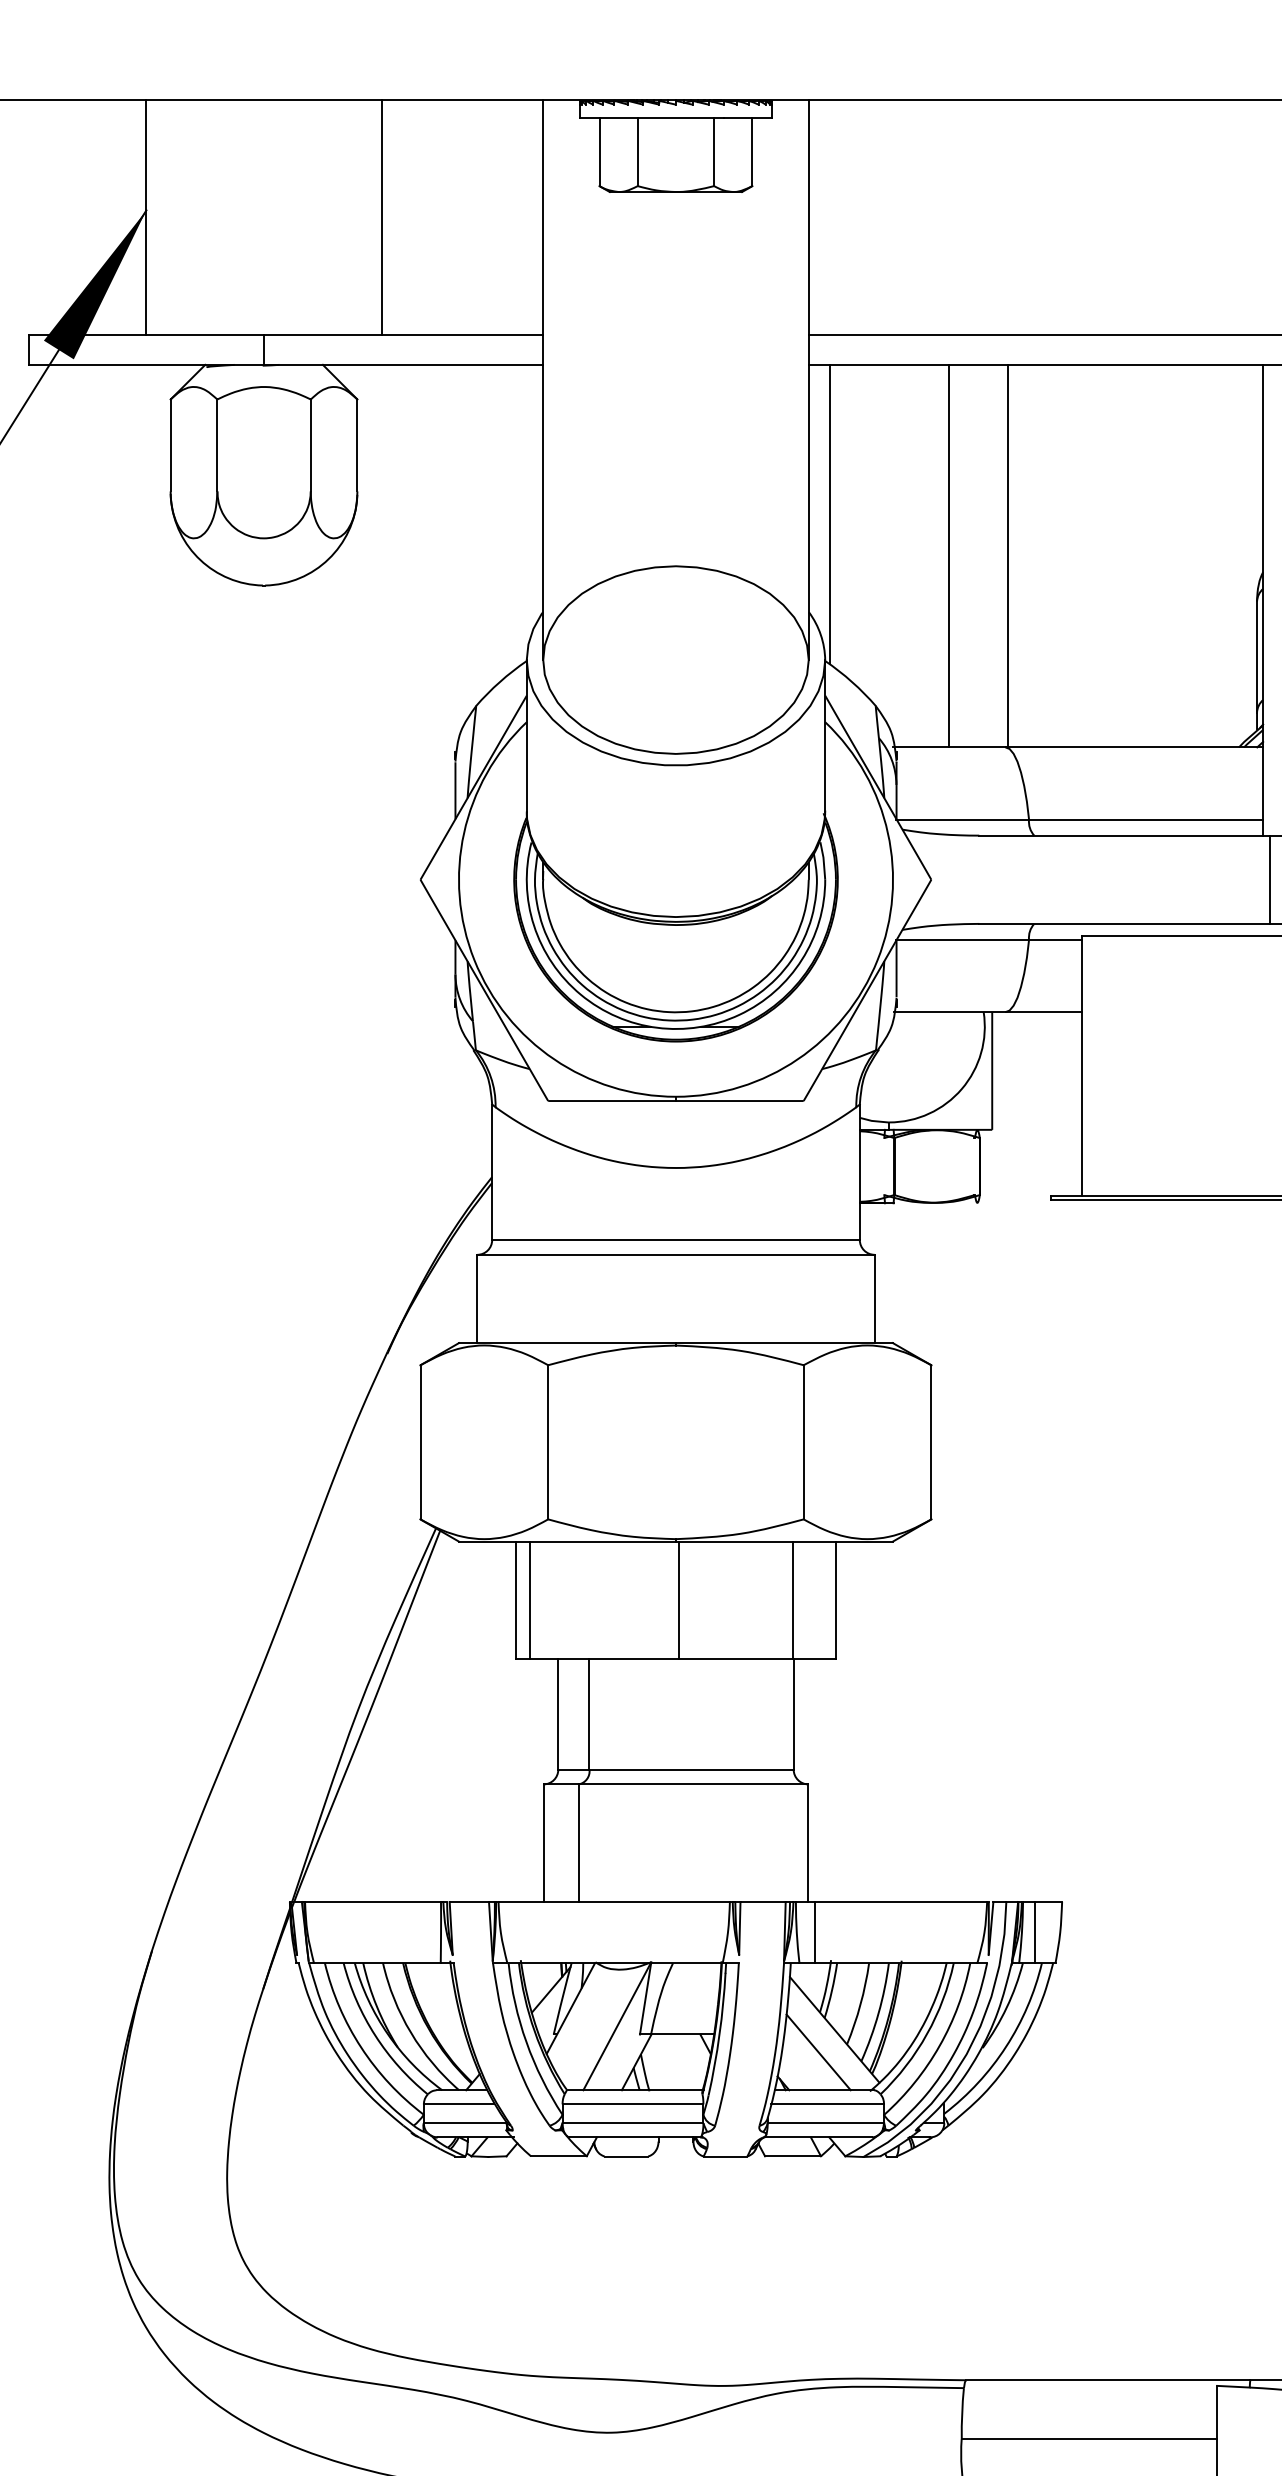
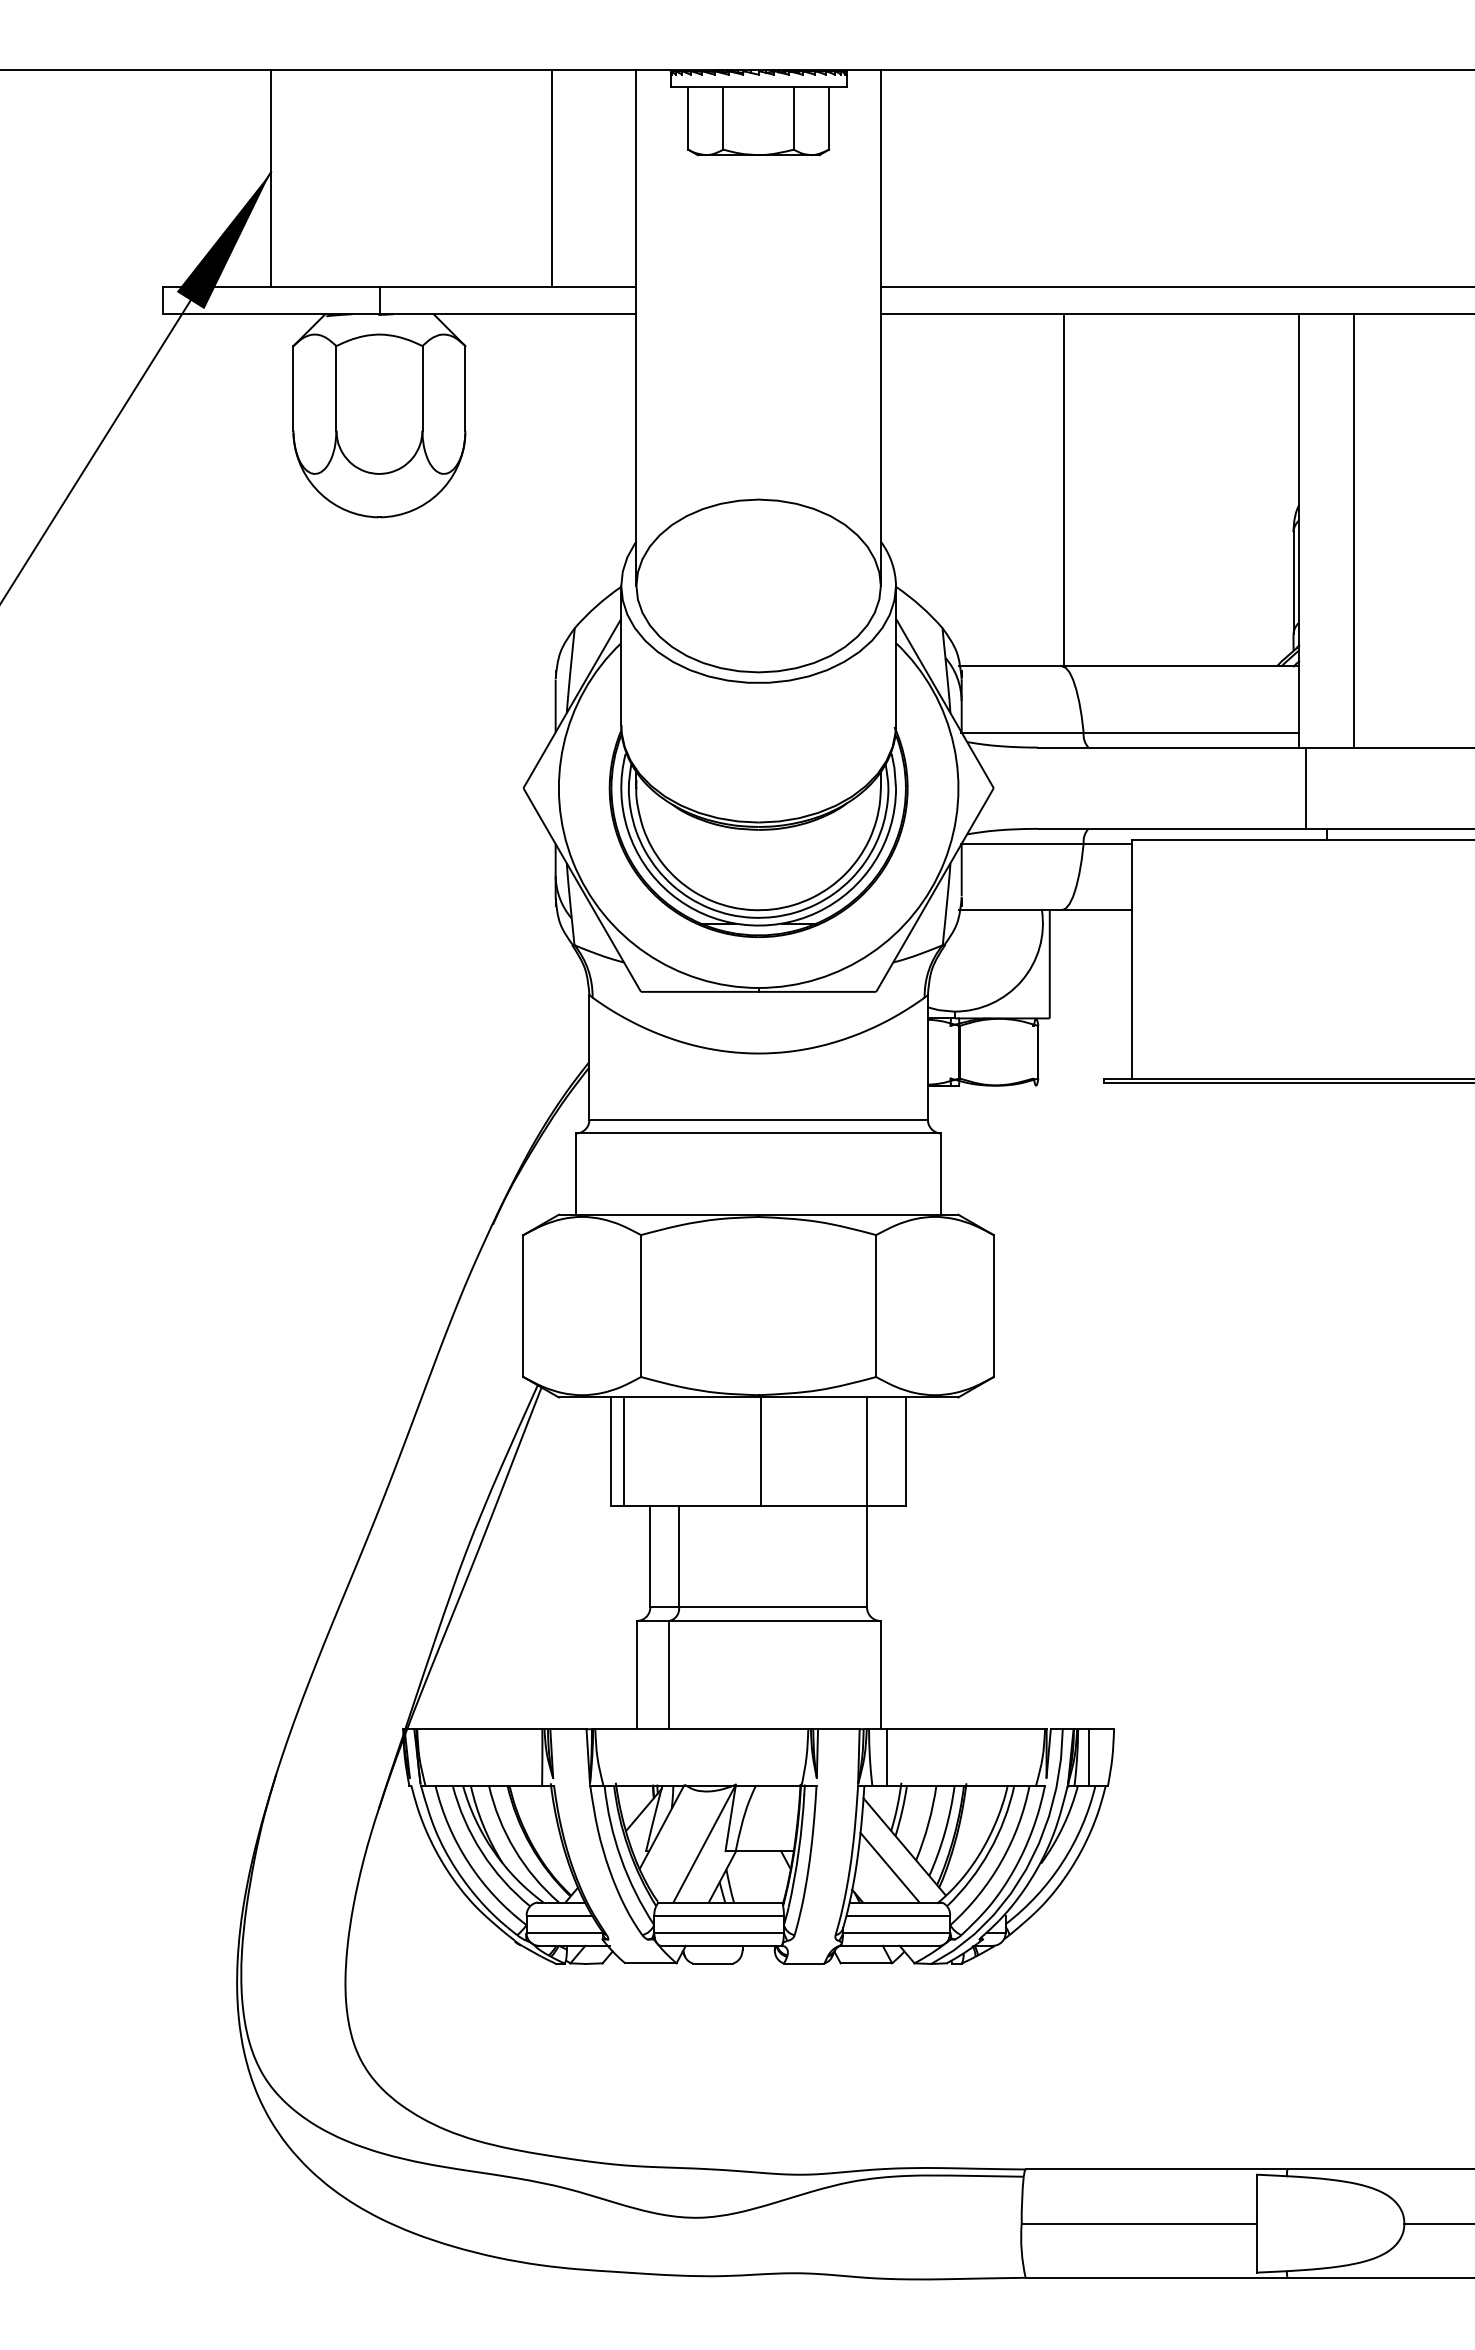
line: (381, 217) -> (551, 178), moved
line: (830, 514) -> (900, 451), removed
line: (948, 556) -> (1009, 490), removed

